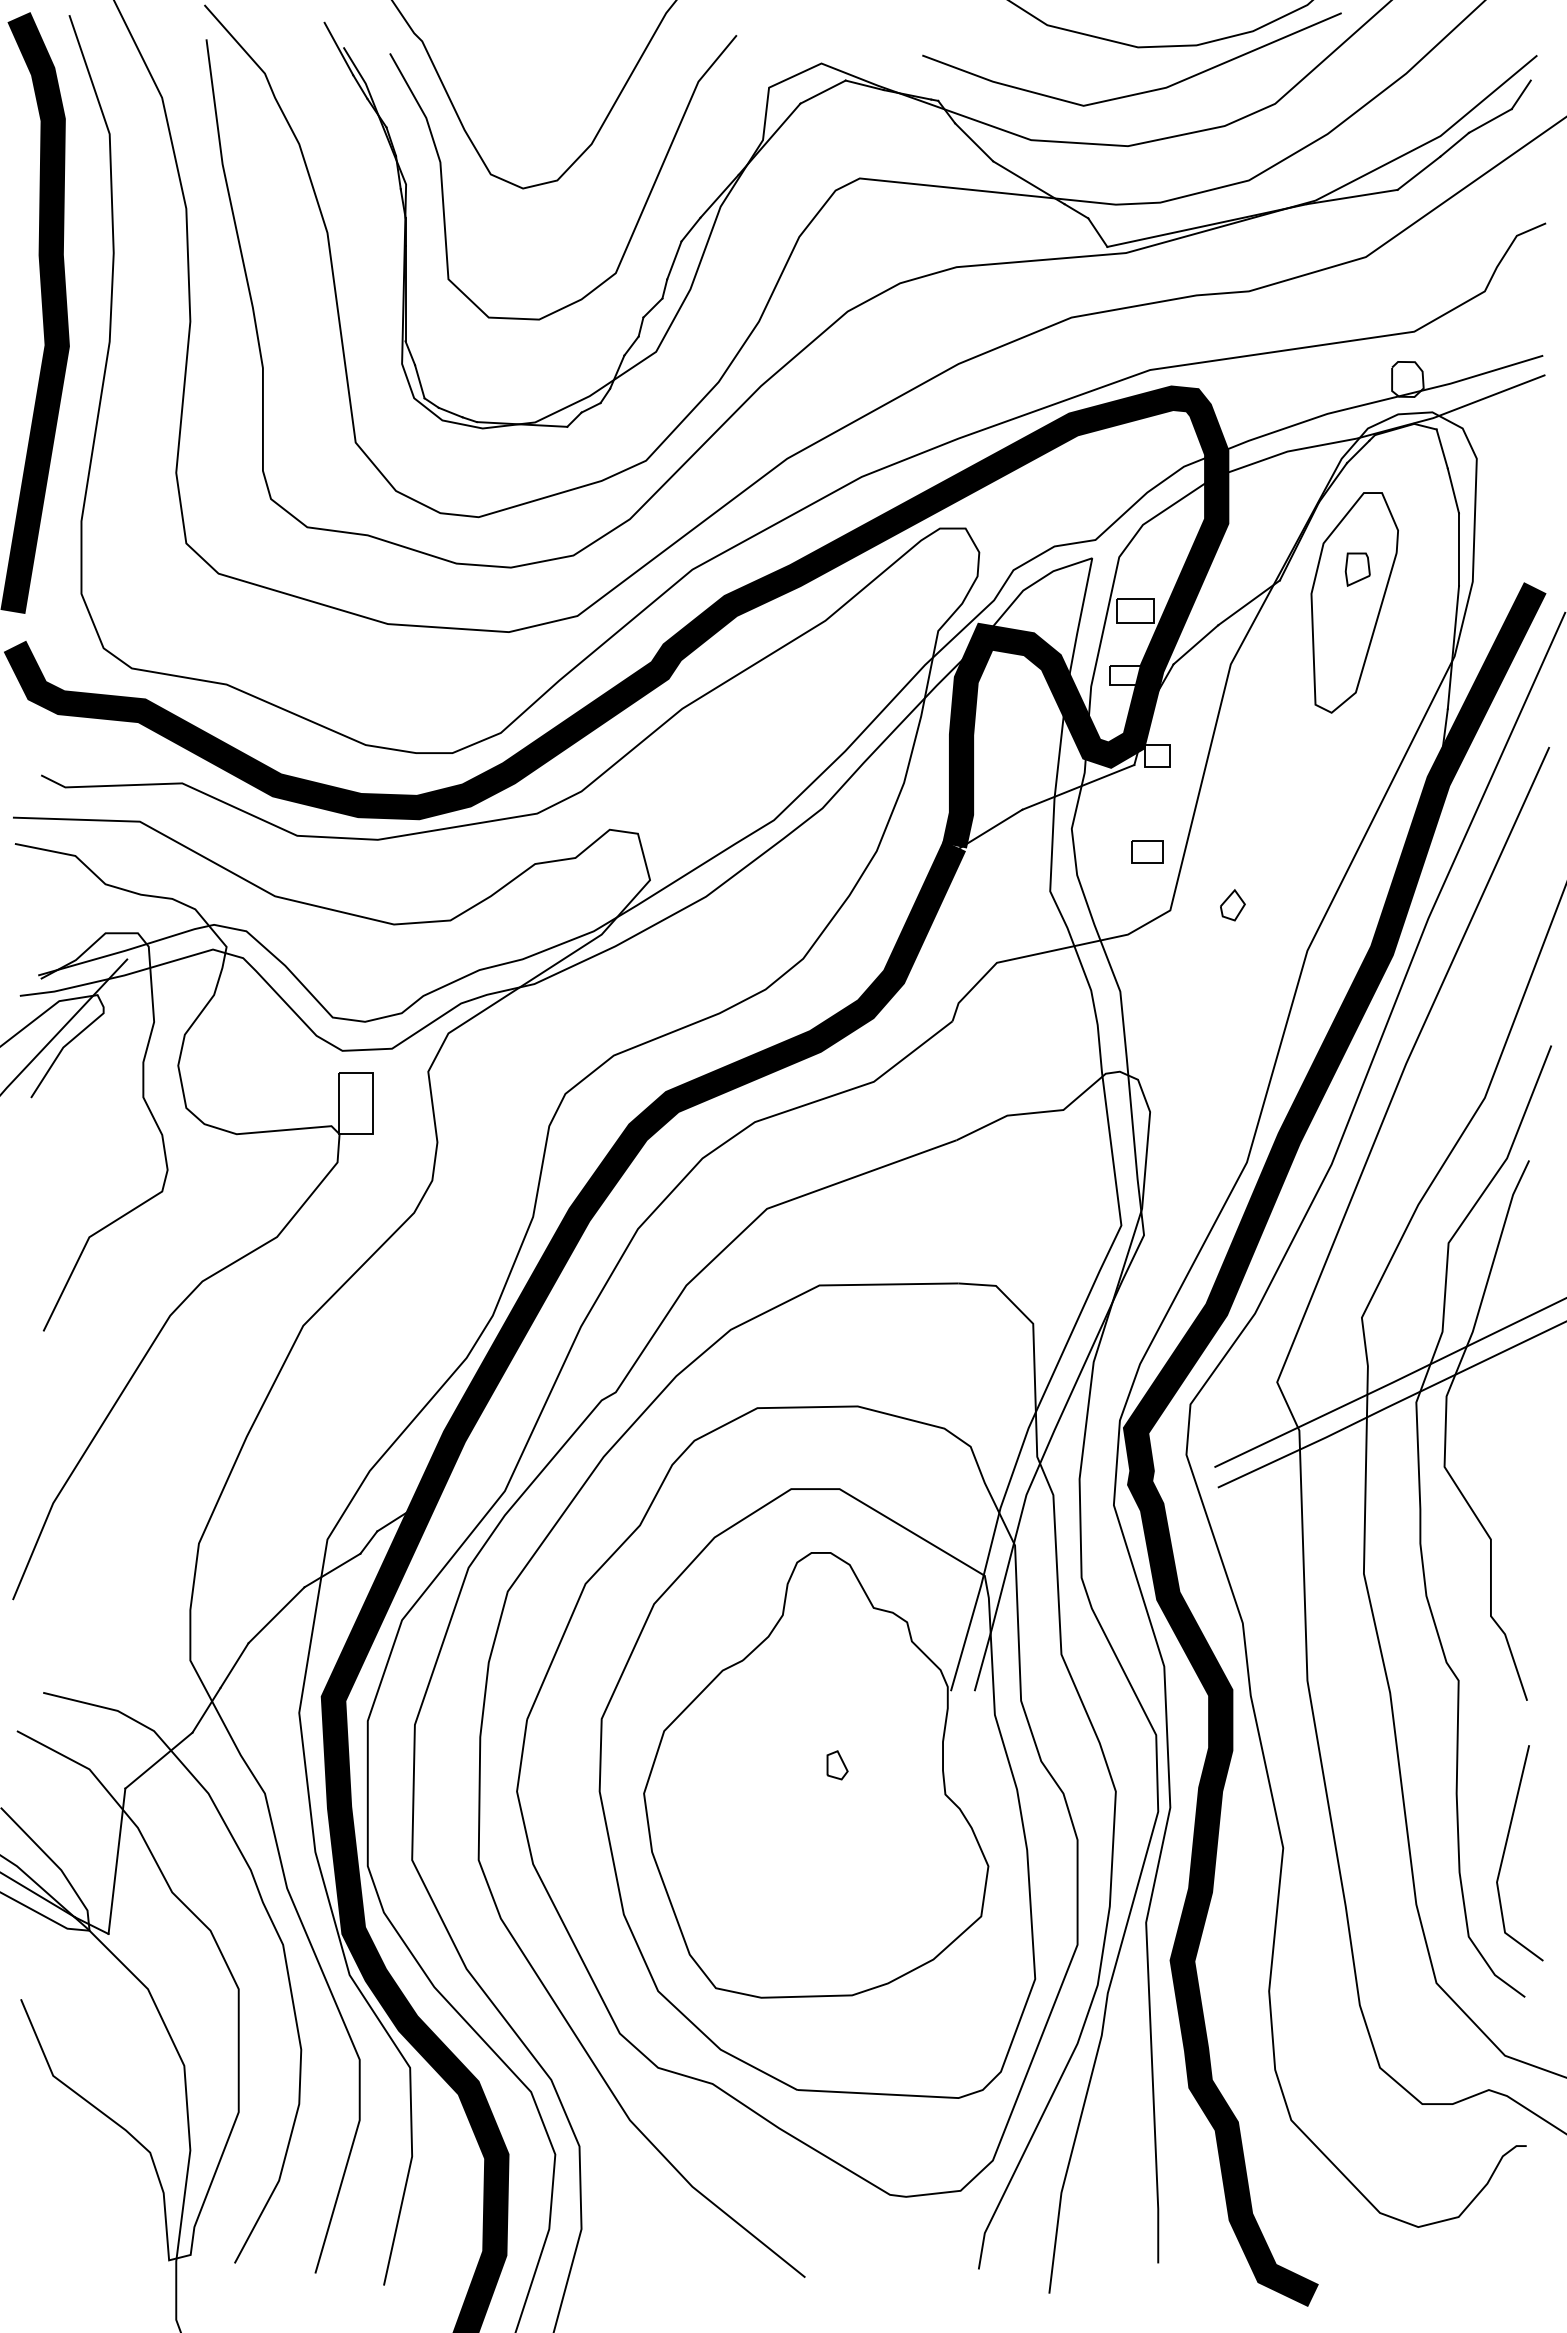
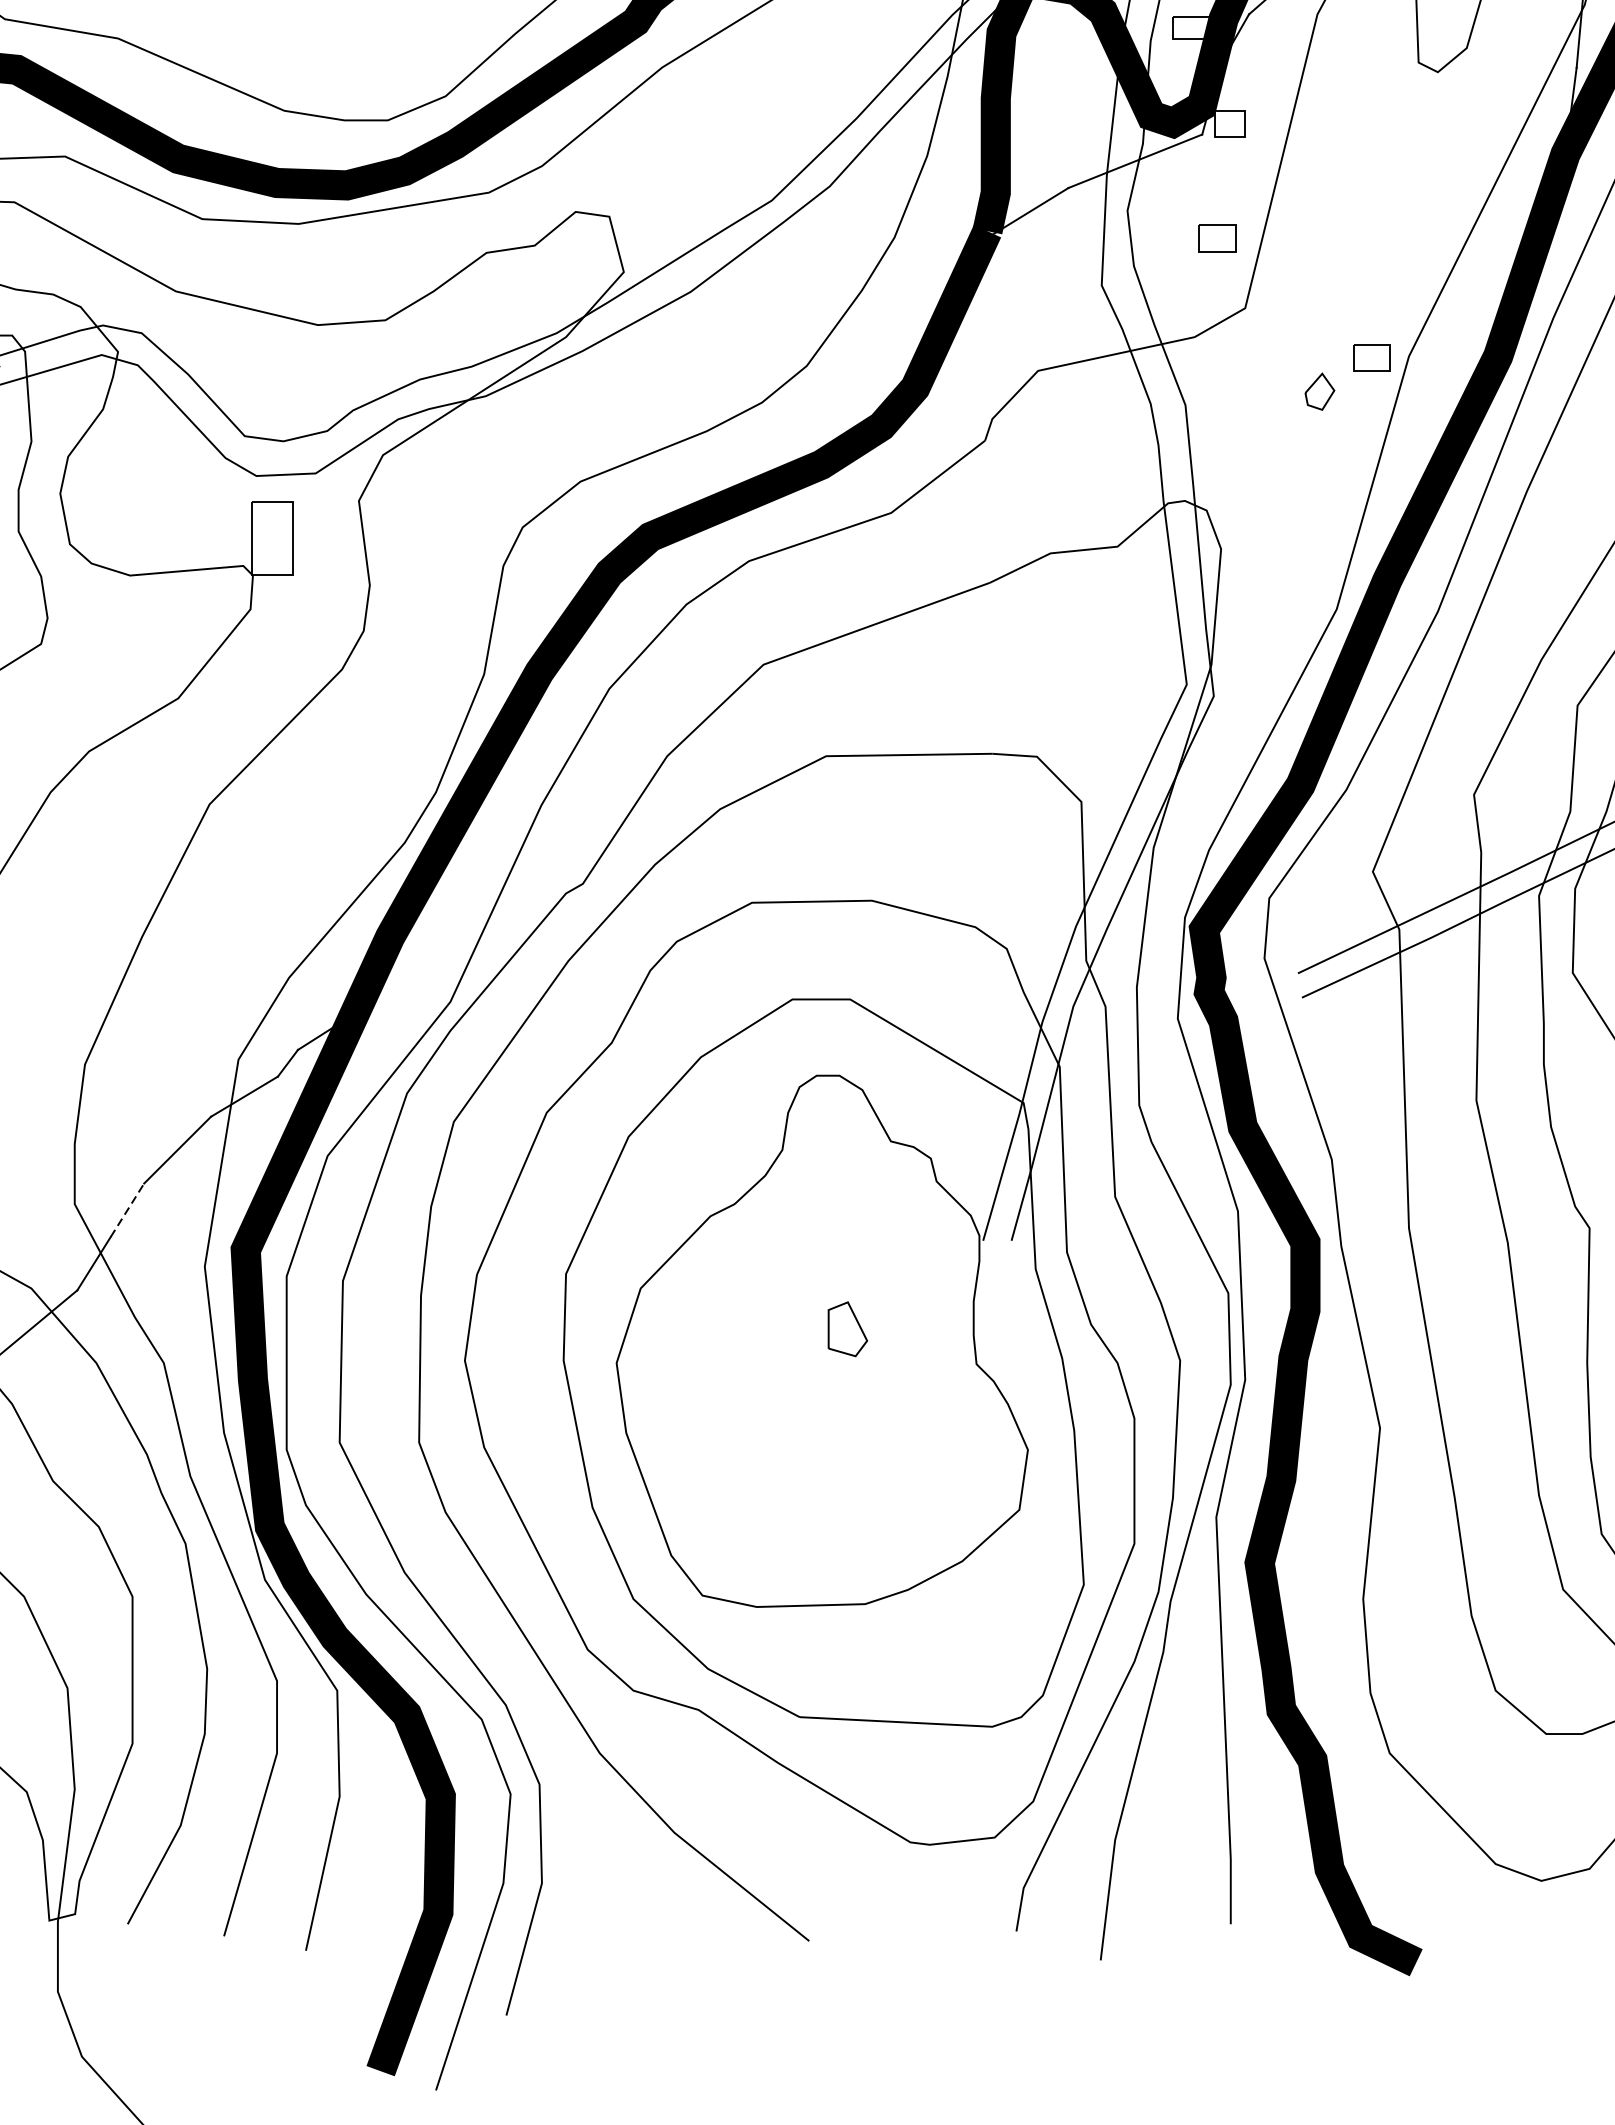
part: (1232, 905) -> (1319, 391), moved
part: (1276, 951) -> (1372, 357), added
line: (234, 1665) -> (127, 1210), solid -> dashed
part: (837, 1765) -> (847, 1329), size x1.6

